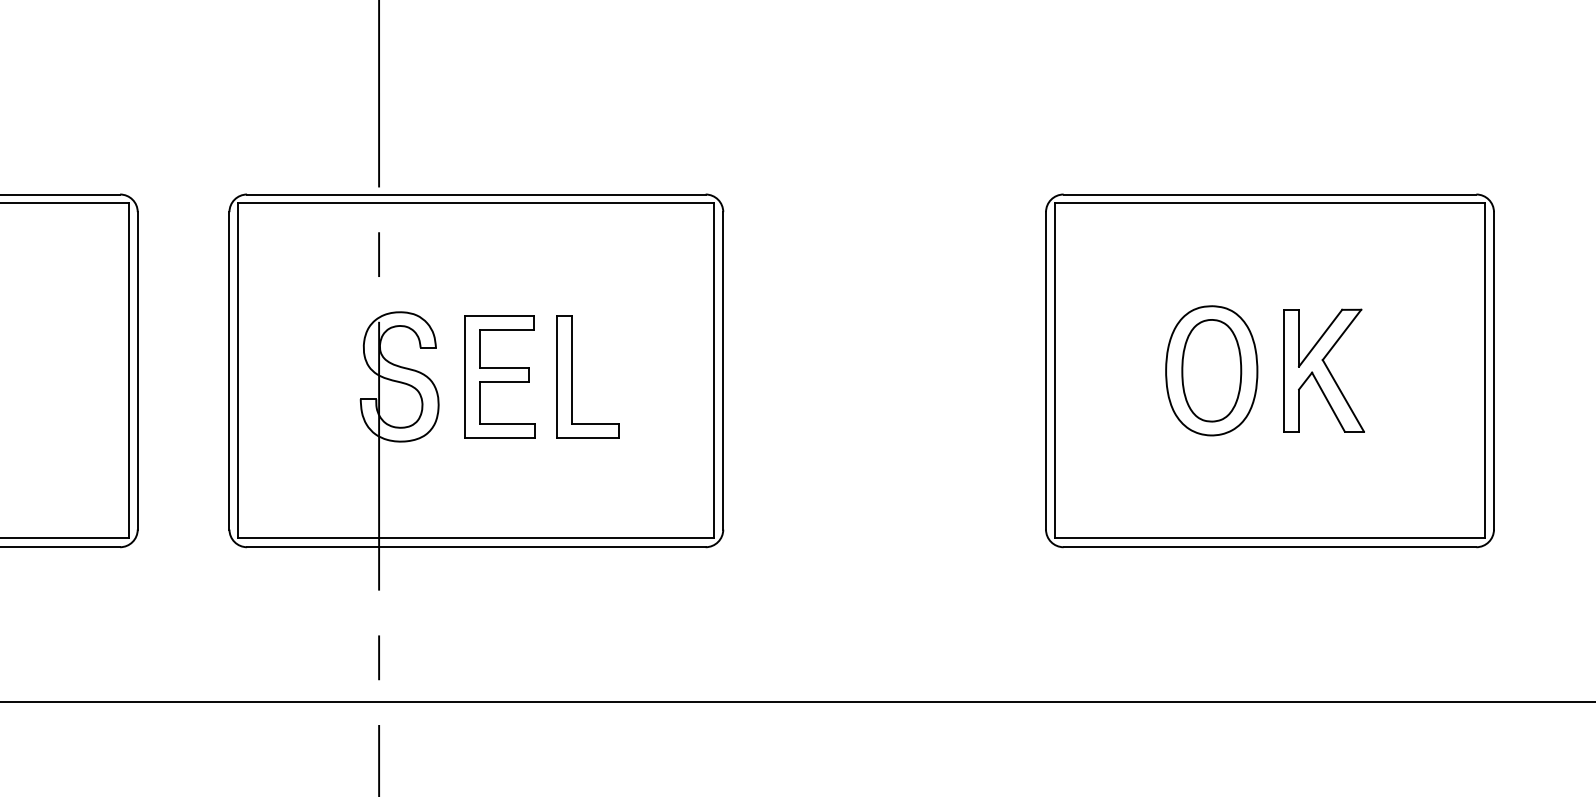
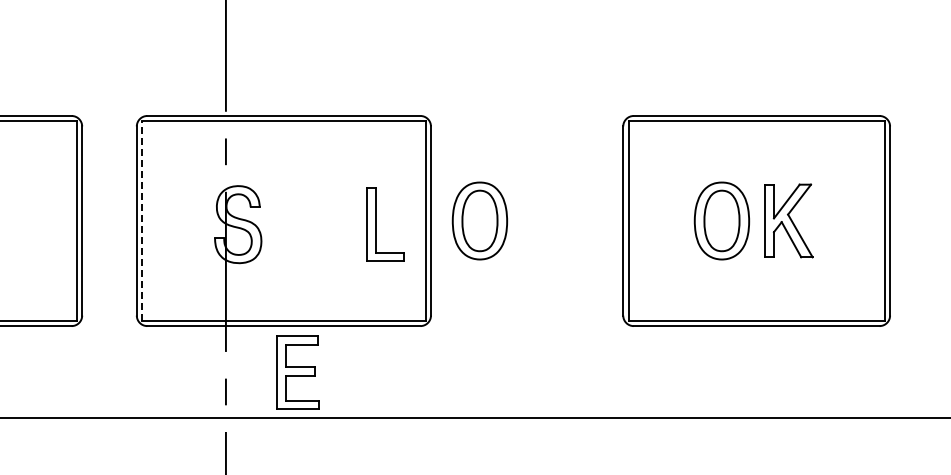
part: (804, 369) -> (479, 220), added
line: (238, 371) -> (142, 221), solid -> dashed
part: (499, 376) -> (297, 372), moved
part: (573, 376) -> (376, 224), moved

